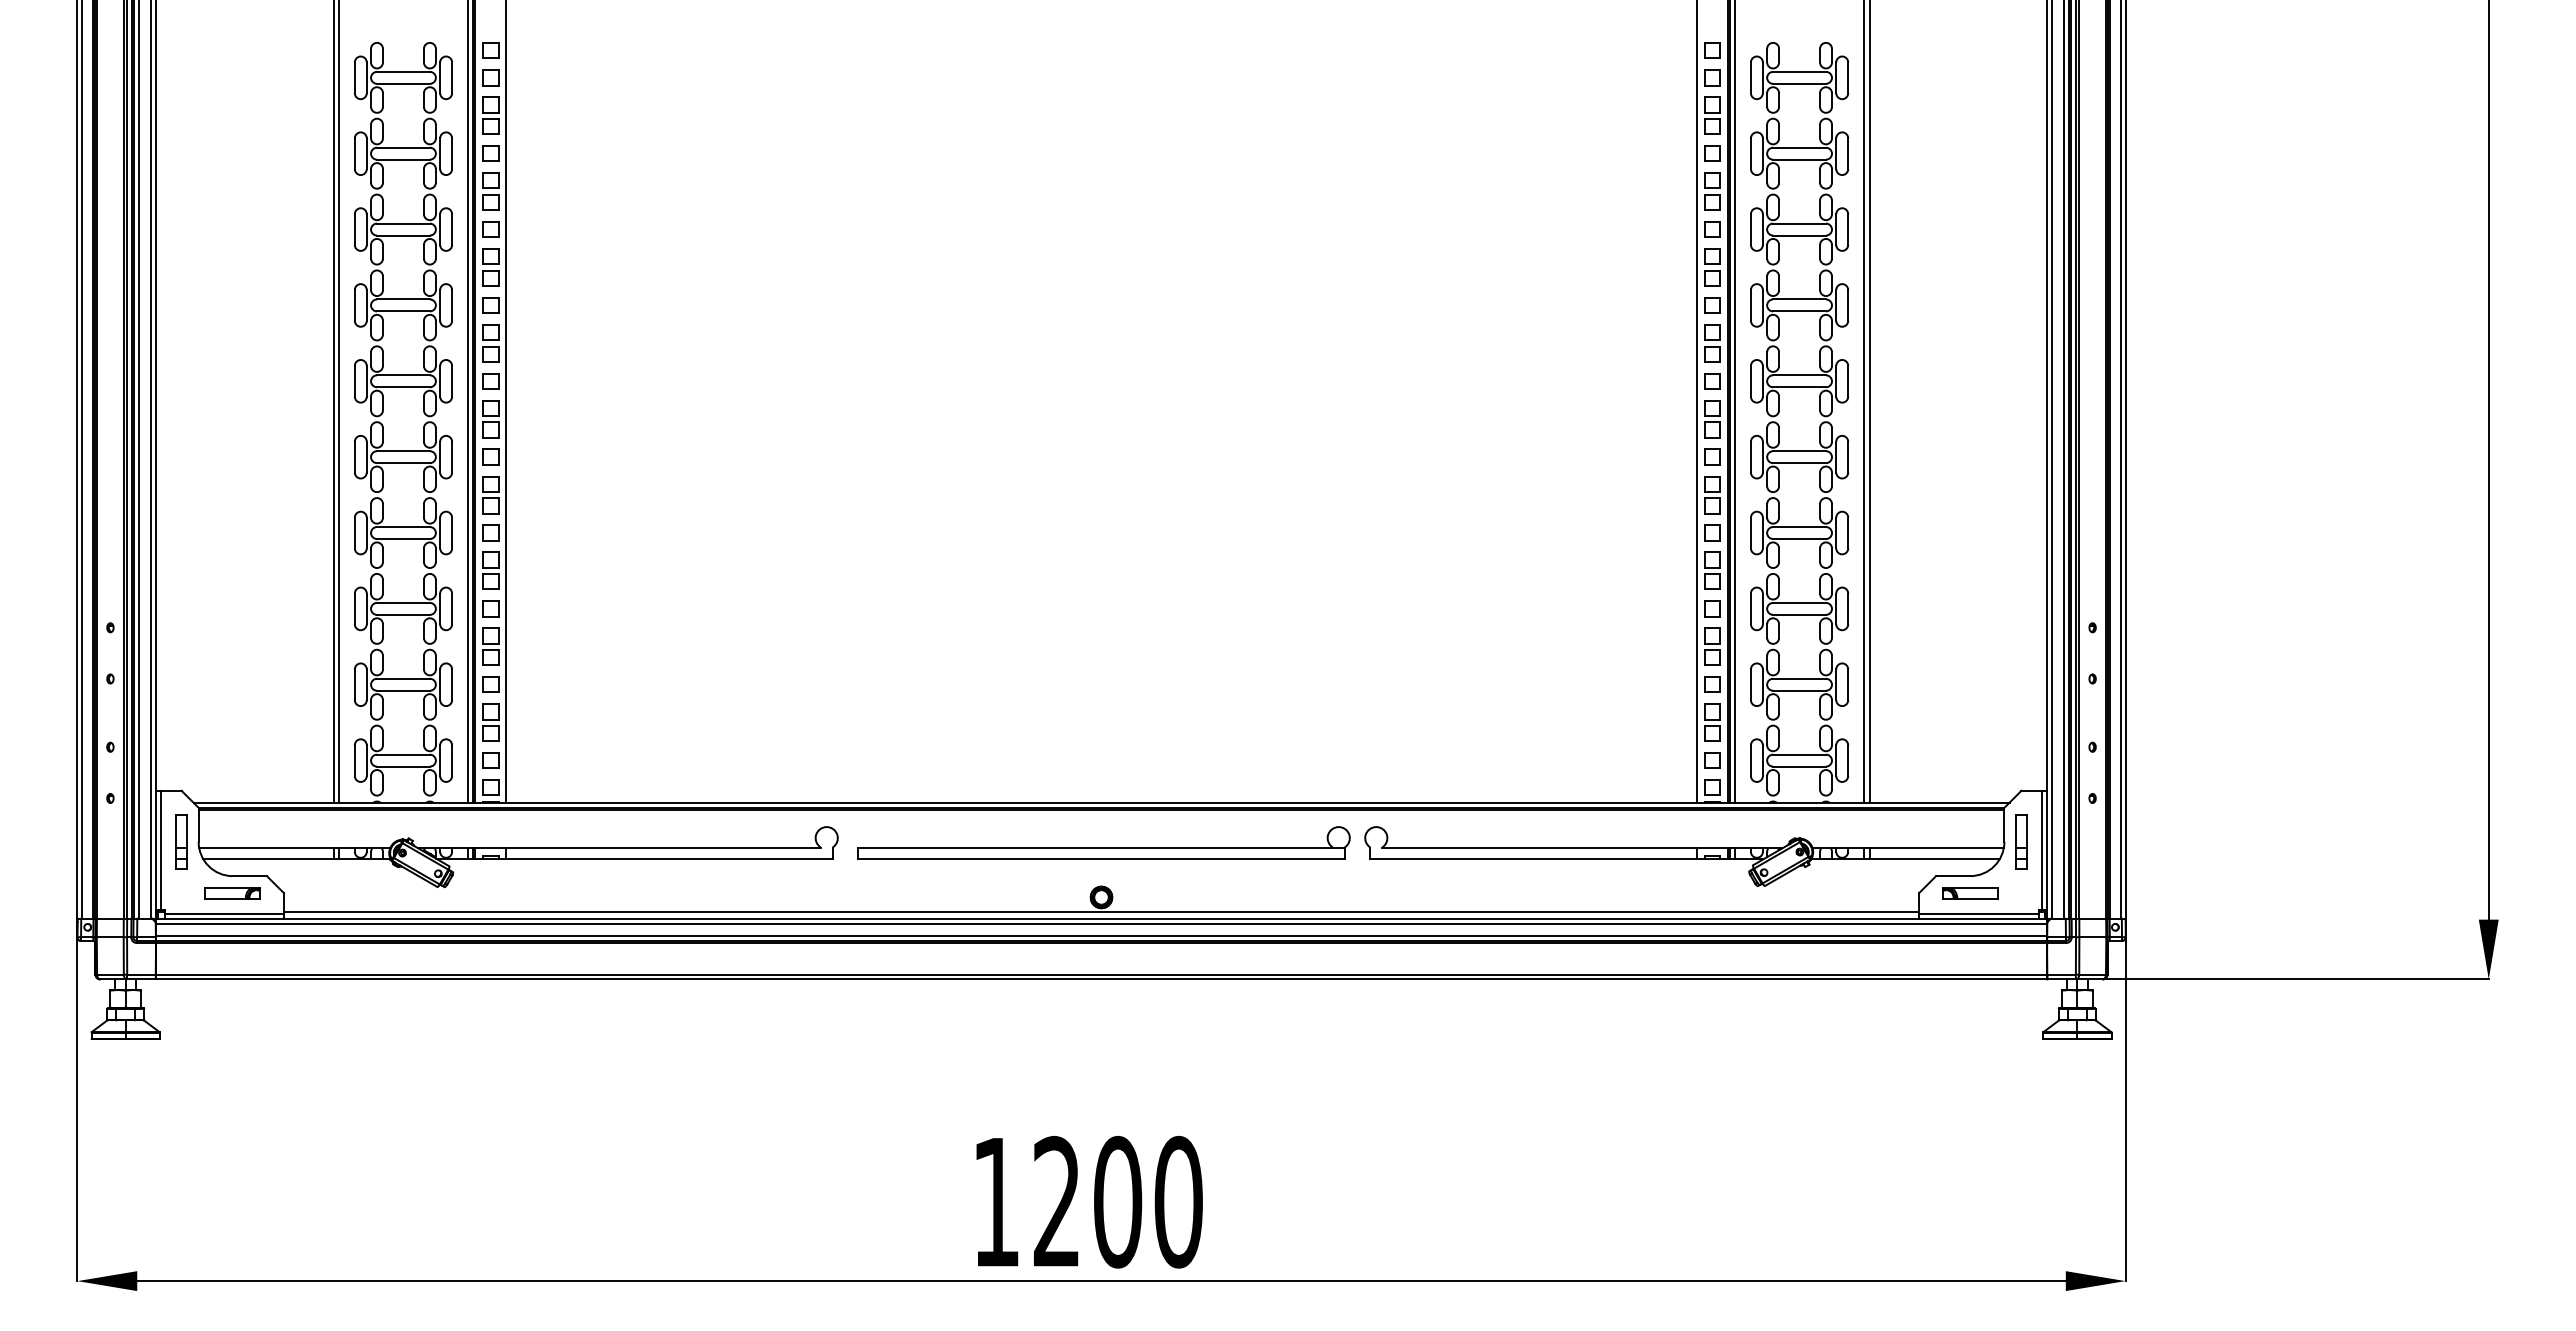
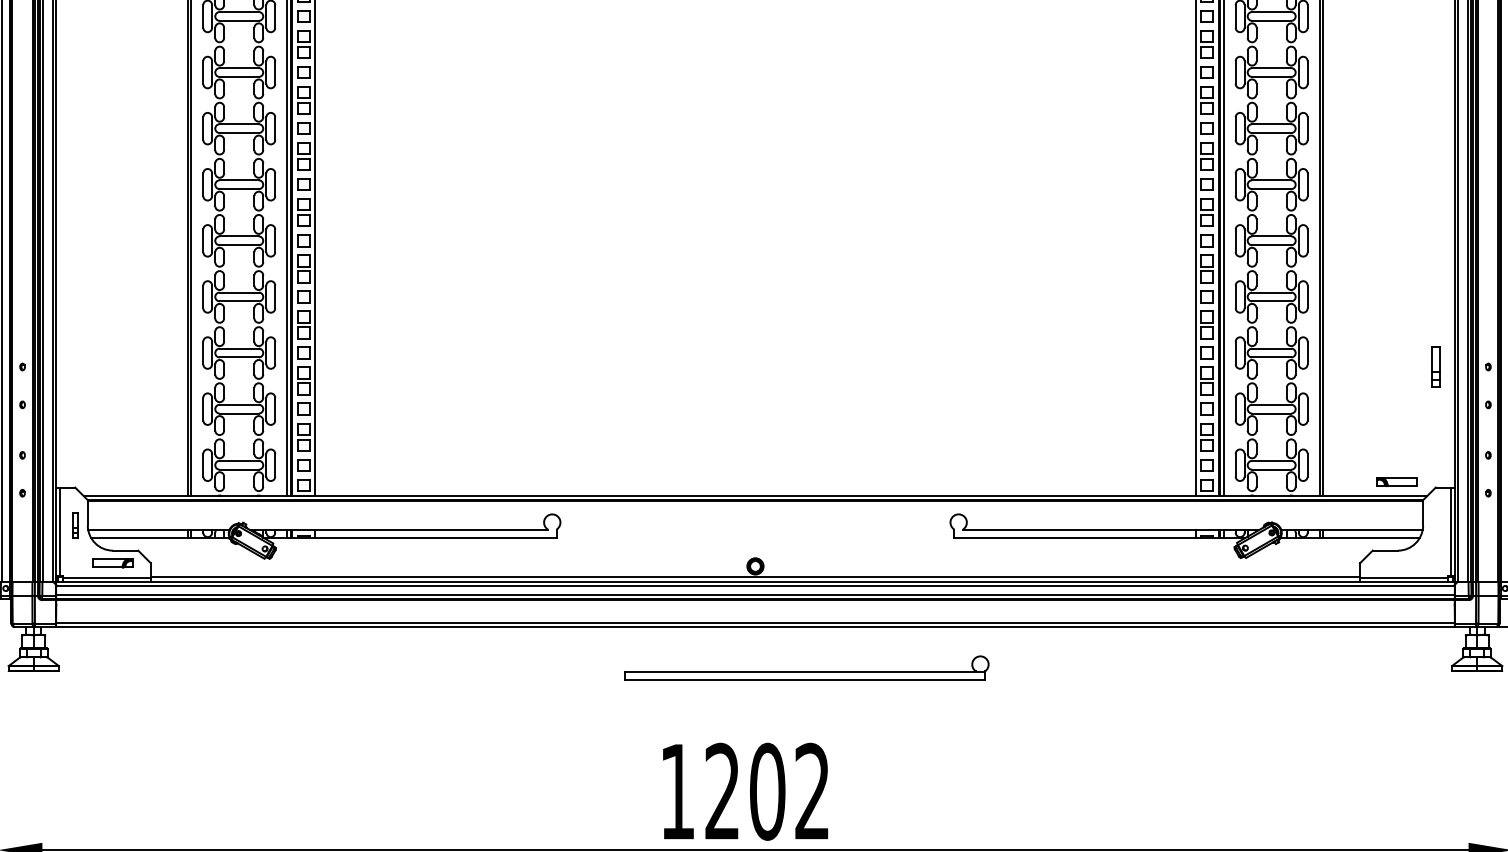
part: (181, 841) -> (75, 525), size x0.6
part: (2021, 841) -> (1435, 366), moved
part: (1103, 842) -> (806, 667), moved
part: (1970, 893) -> (1397, 482), moved
text: (1178, 1201) -> (812, 791), 1200 -> 1202

